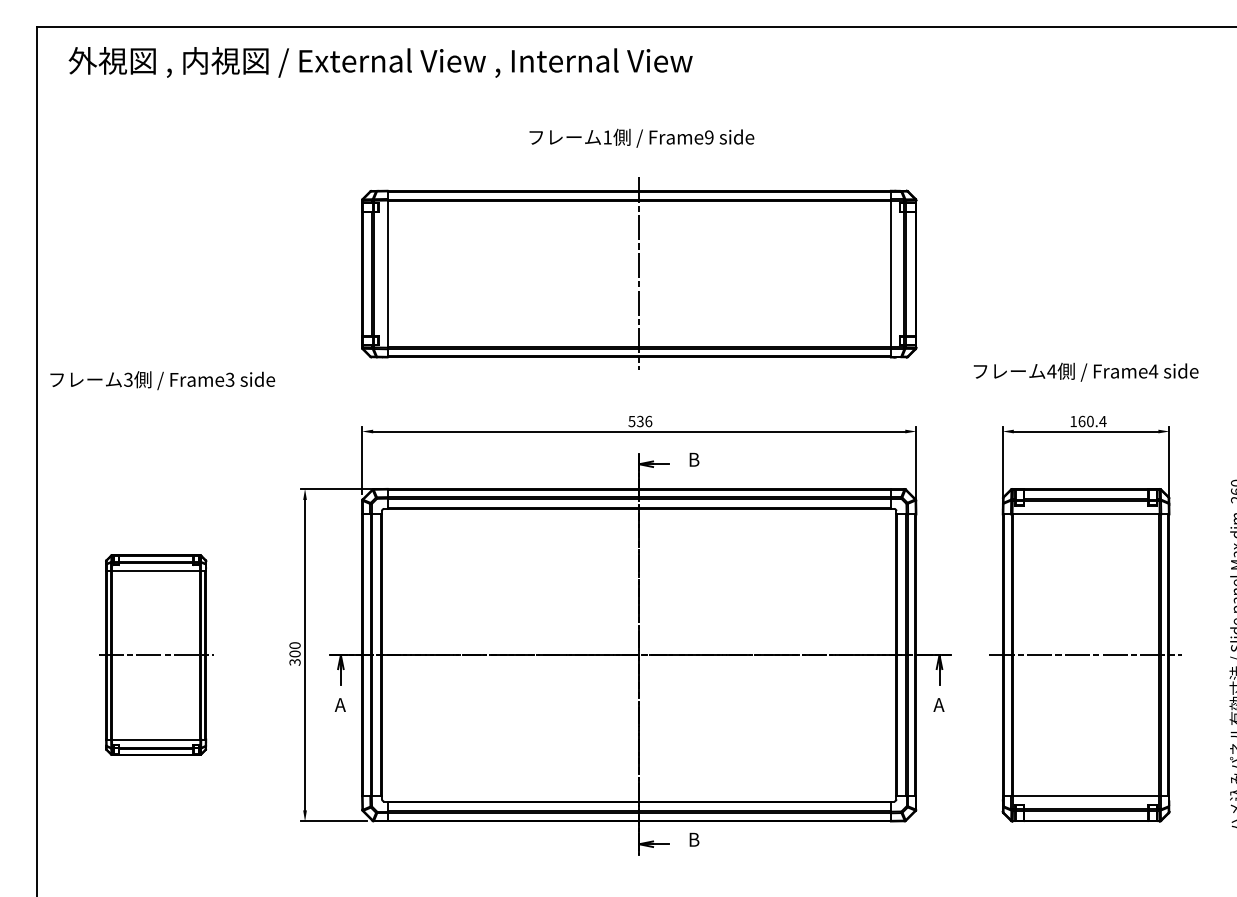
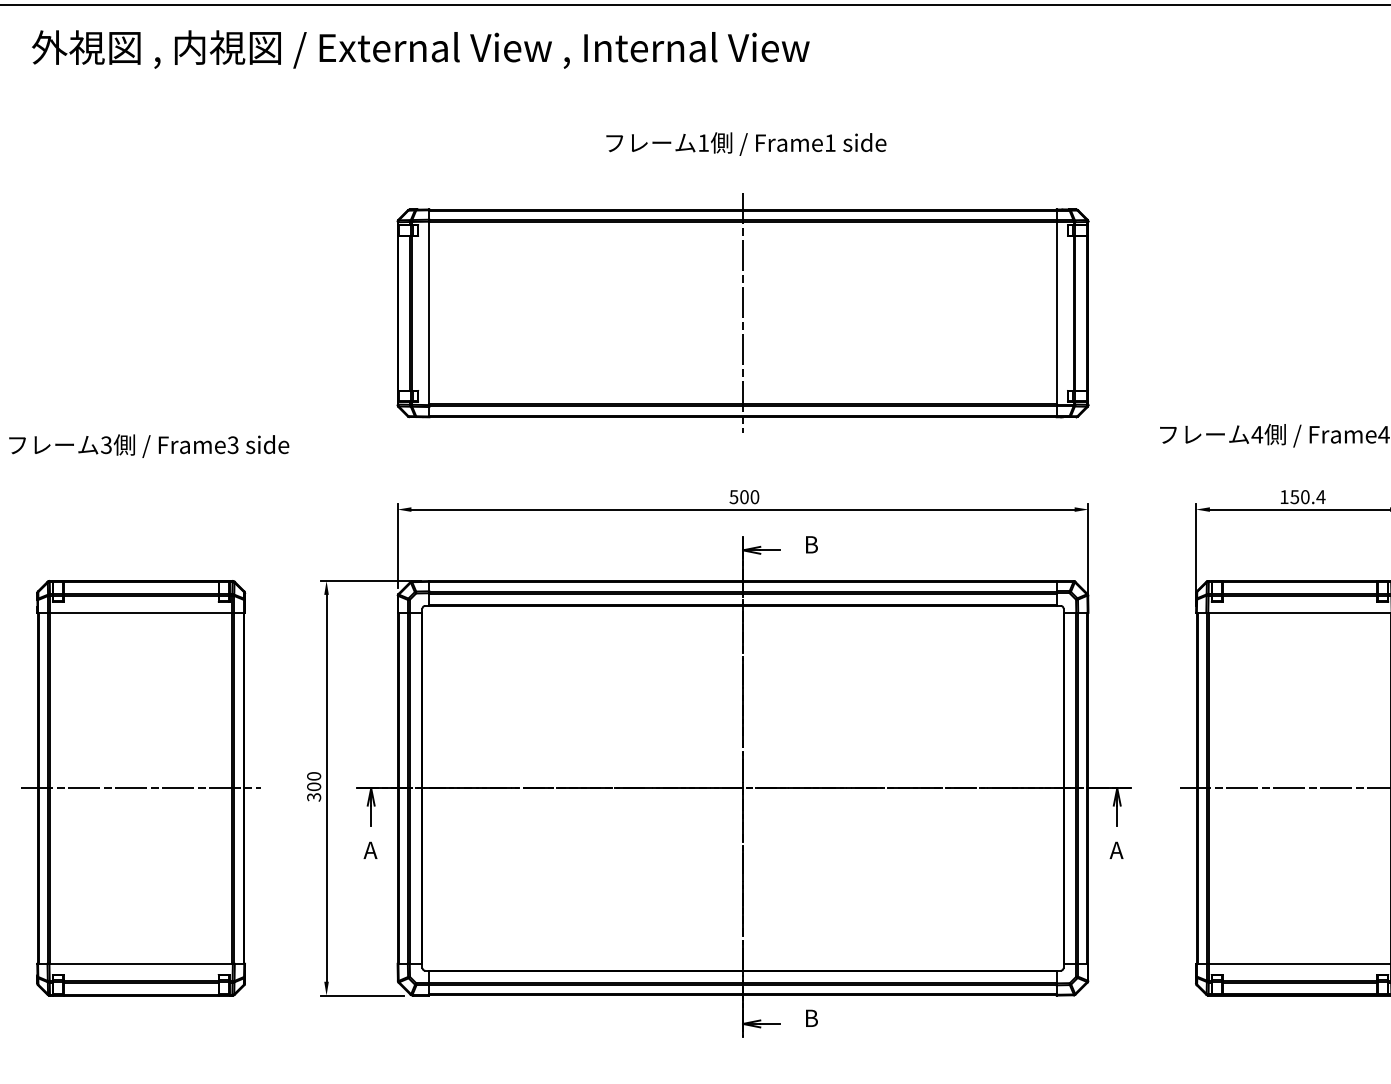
text: (709, 137) -> (830, 143), Frame9 -> Frame1
text: (644, 421) -> (749, 497), 536 -> 500
text: (1081, 421) -> (1294, 497), 160.4 -> 150.4
part: (155, 654) -> (140, 787), size x1.67

